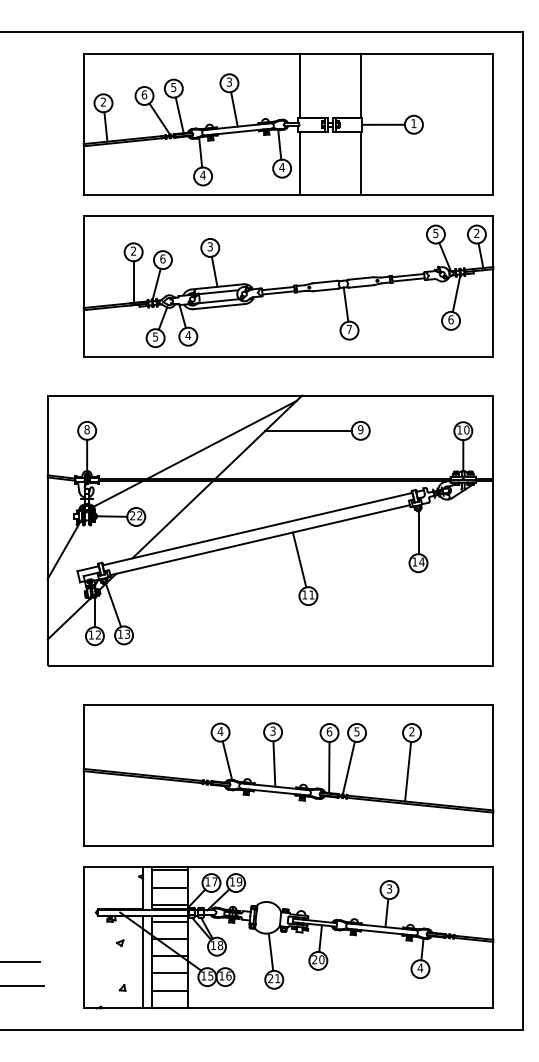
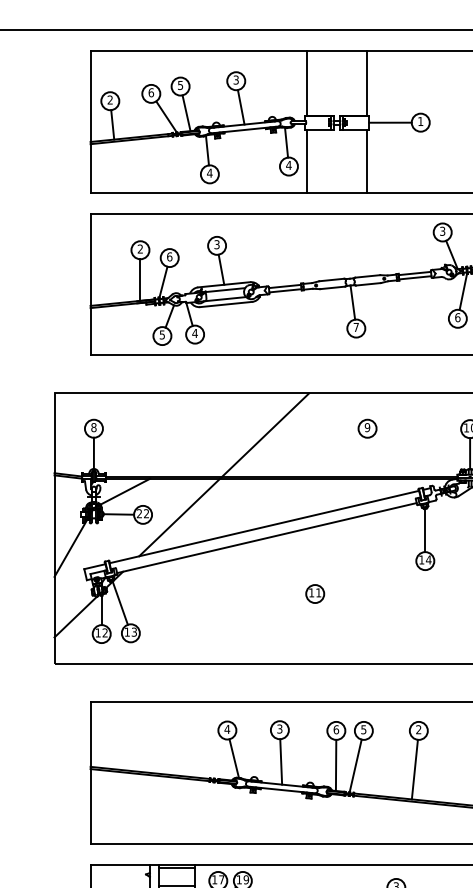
text: (435, 232) -> (442, 230), 5 -> 3
line: (308, 430) -> (315, 428), removed
line: (221, 439) -> (228, 437), removed
line: (299, 559) -> (306, 557), removed

